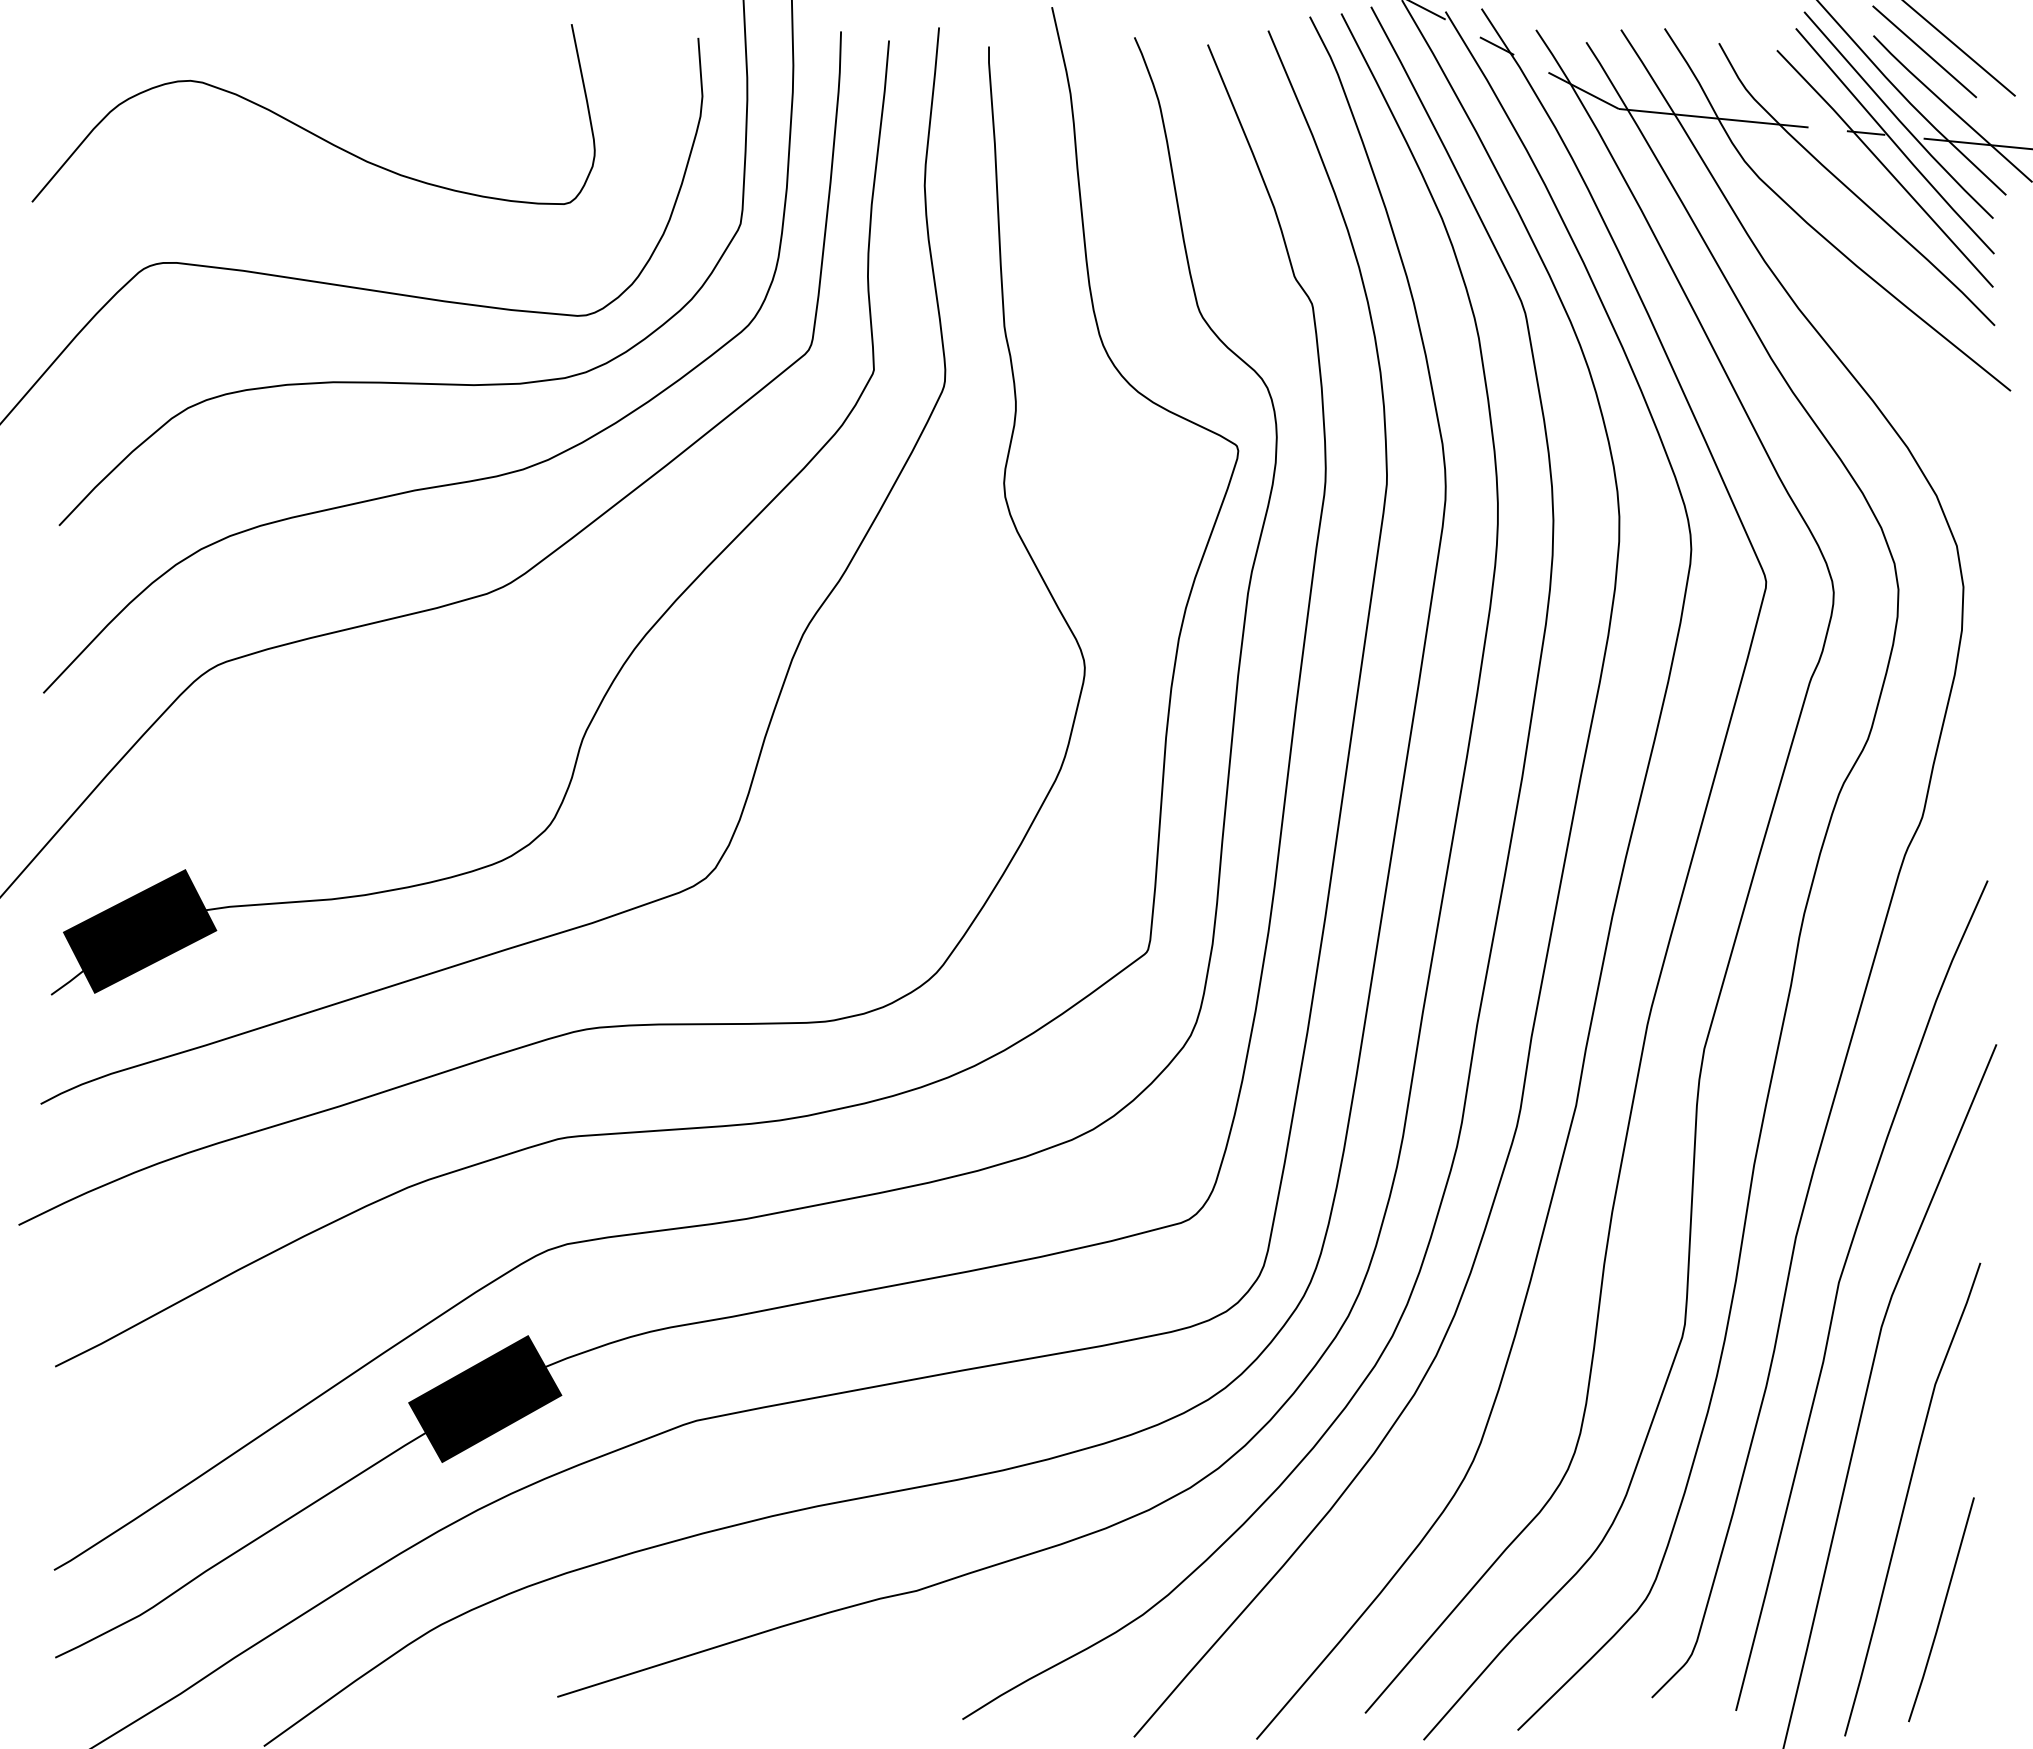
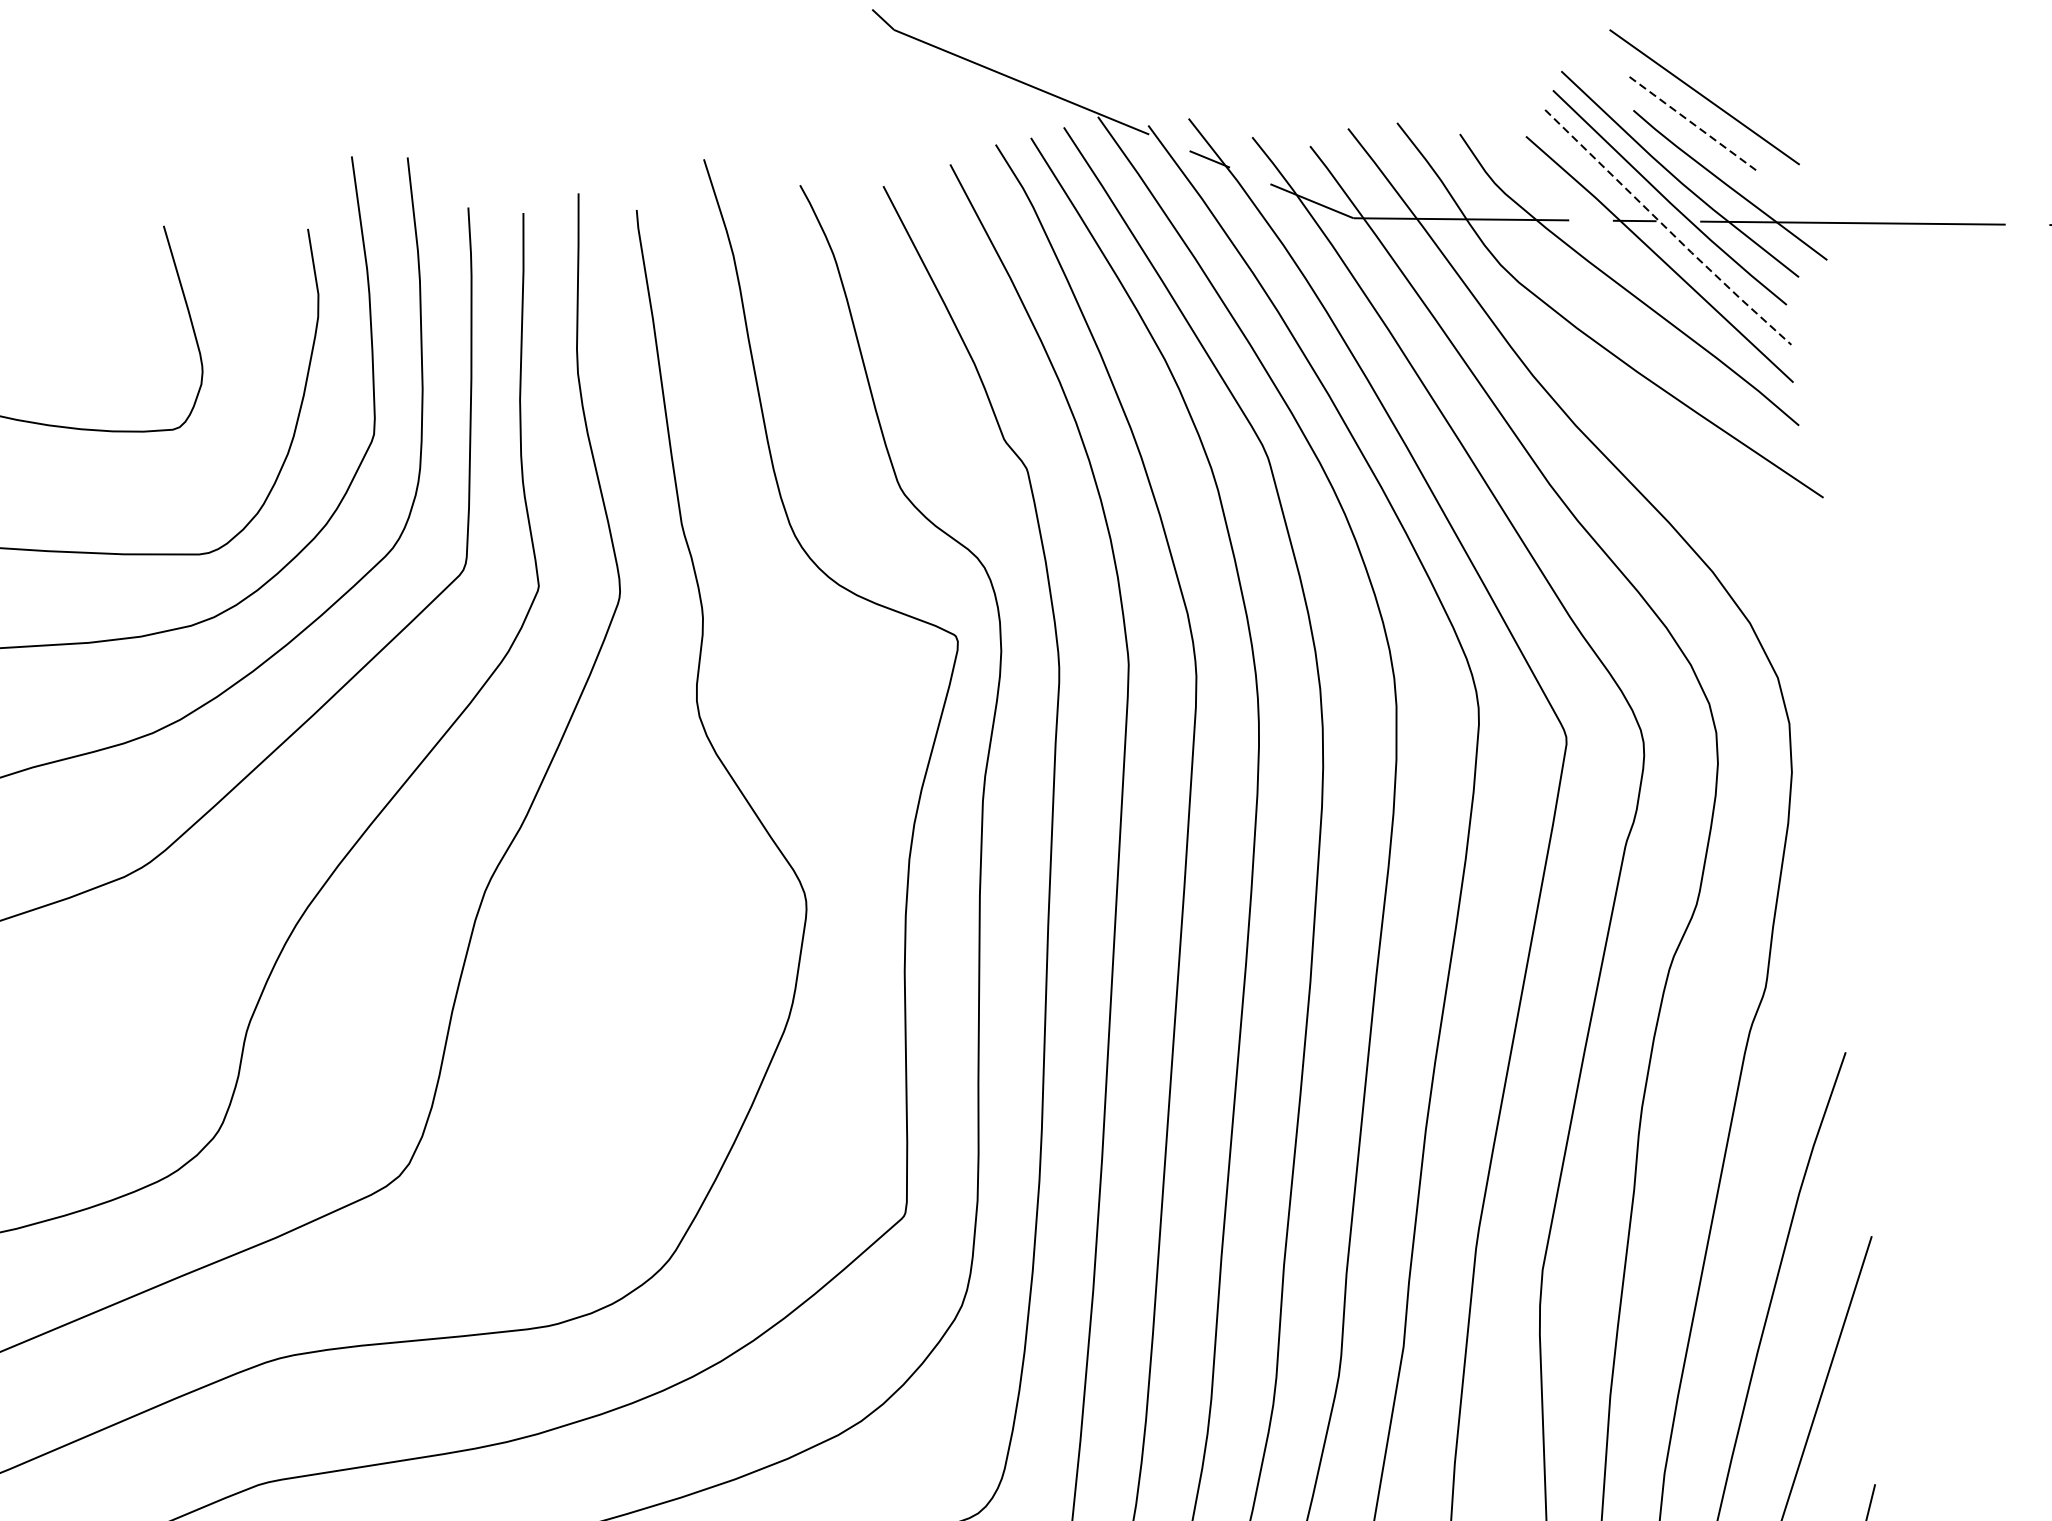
line: (1925, 52) -> (1693, 124), solid -> dashed
line: (1895, 144) -> (1669, 231), solid -> dashed

